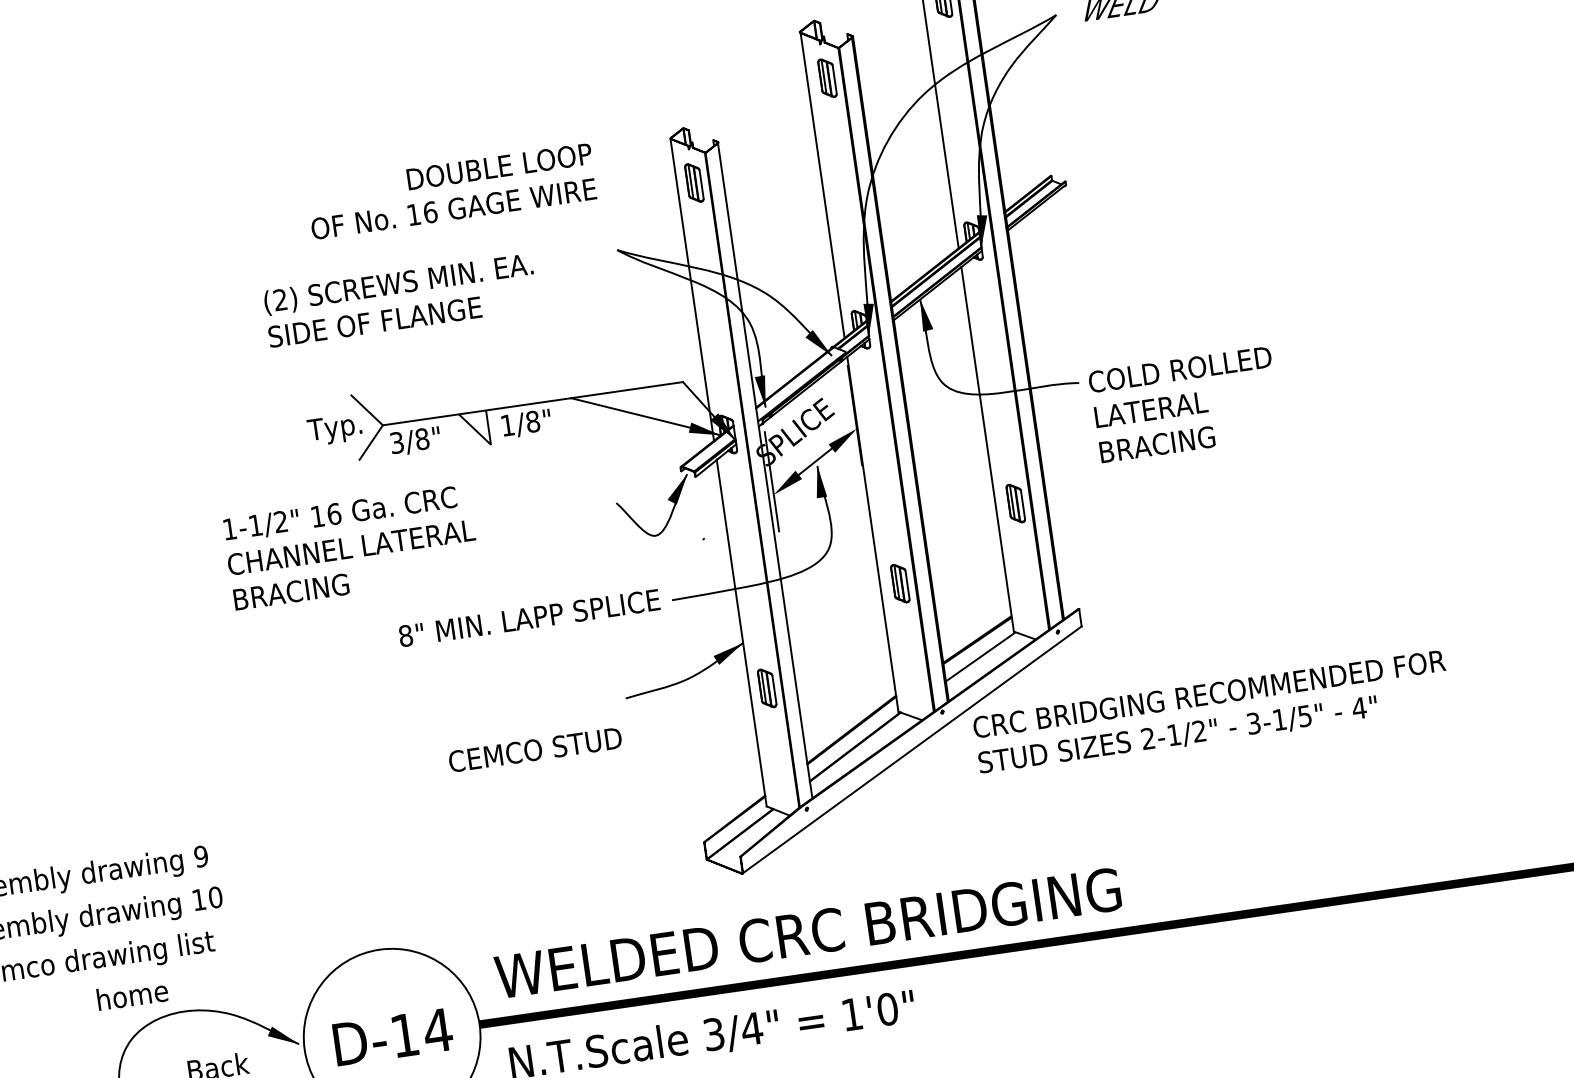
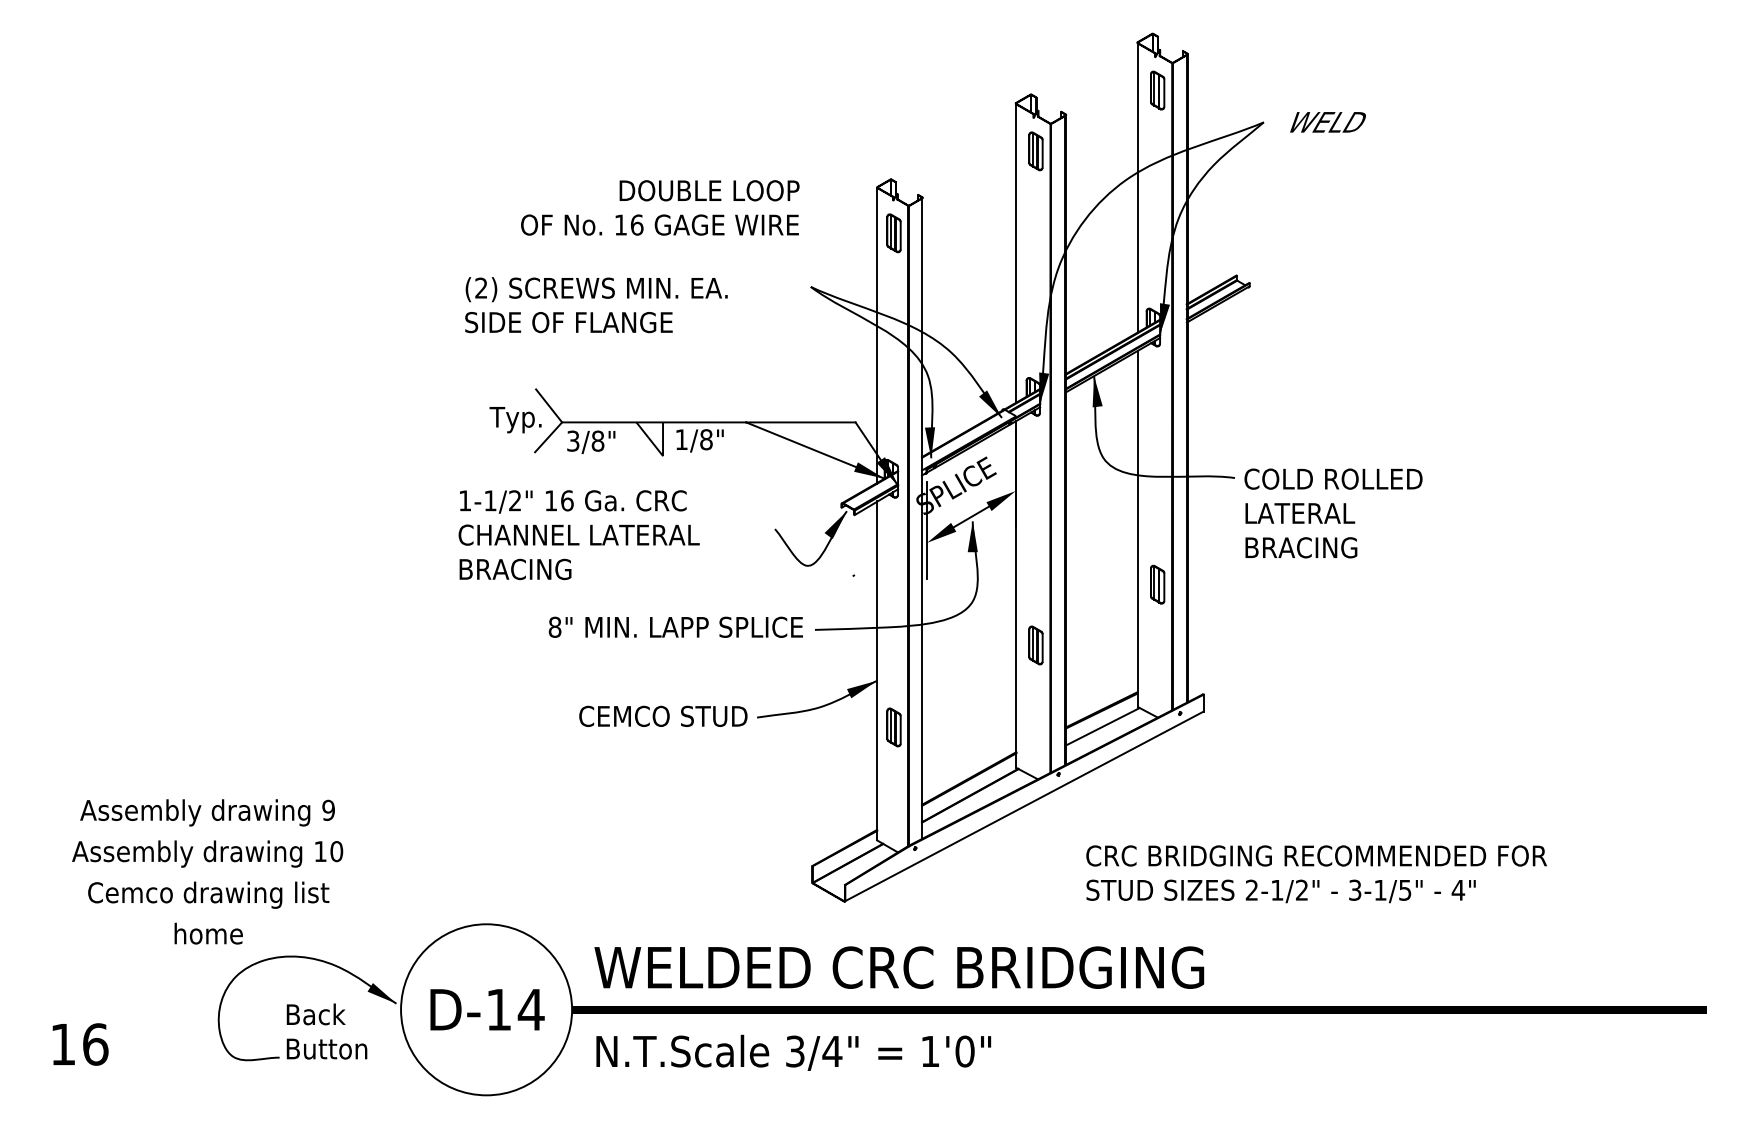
text: (350, 547) -> (578, 535), moved
text: (1211, 713) -> (1316, 874), moved
text: (535, 748) -> (663, 715), moved
text: (132, 994) -> (208, 933), moved

